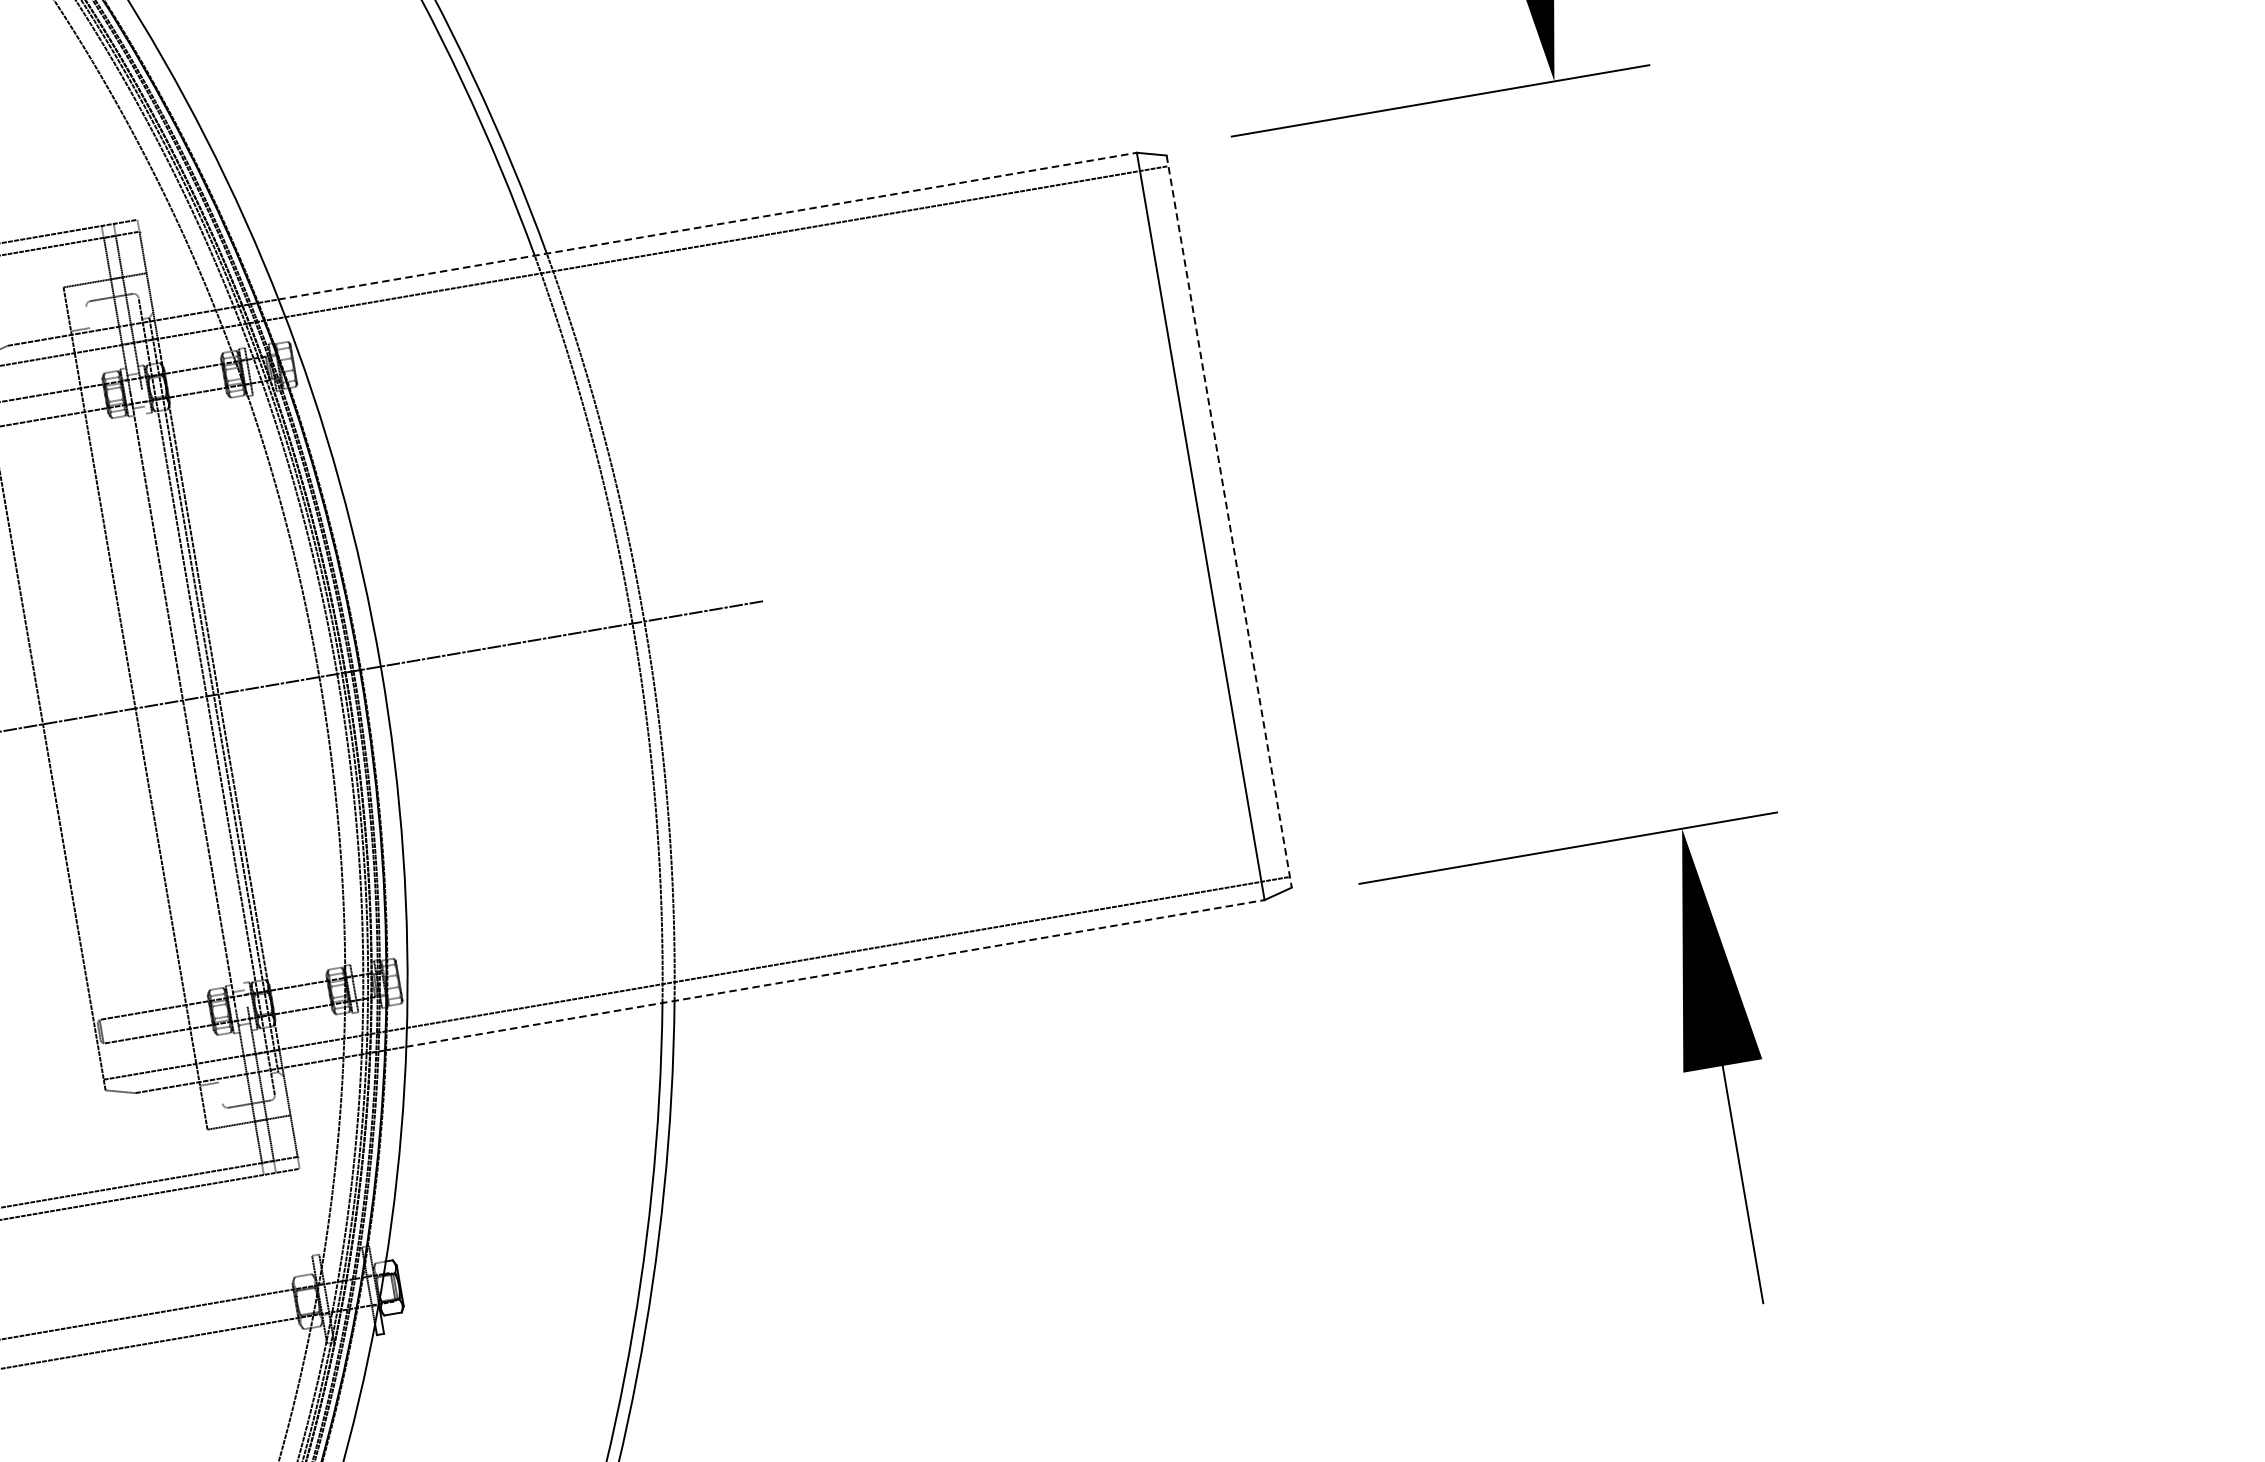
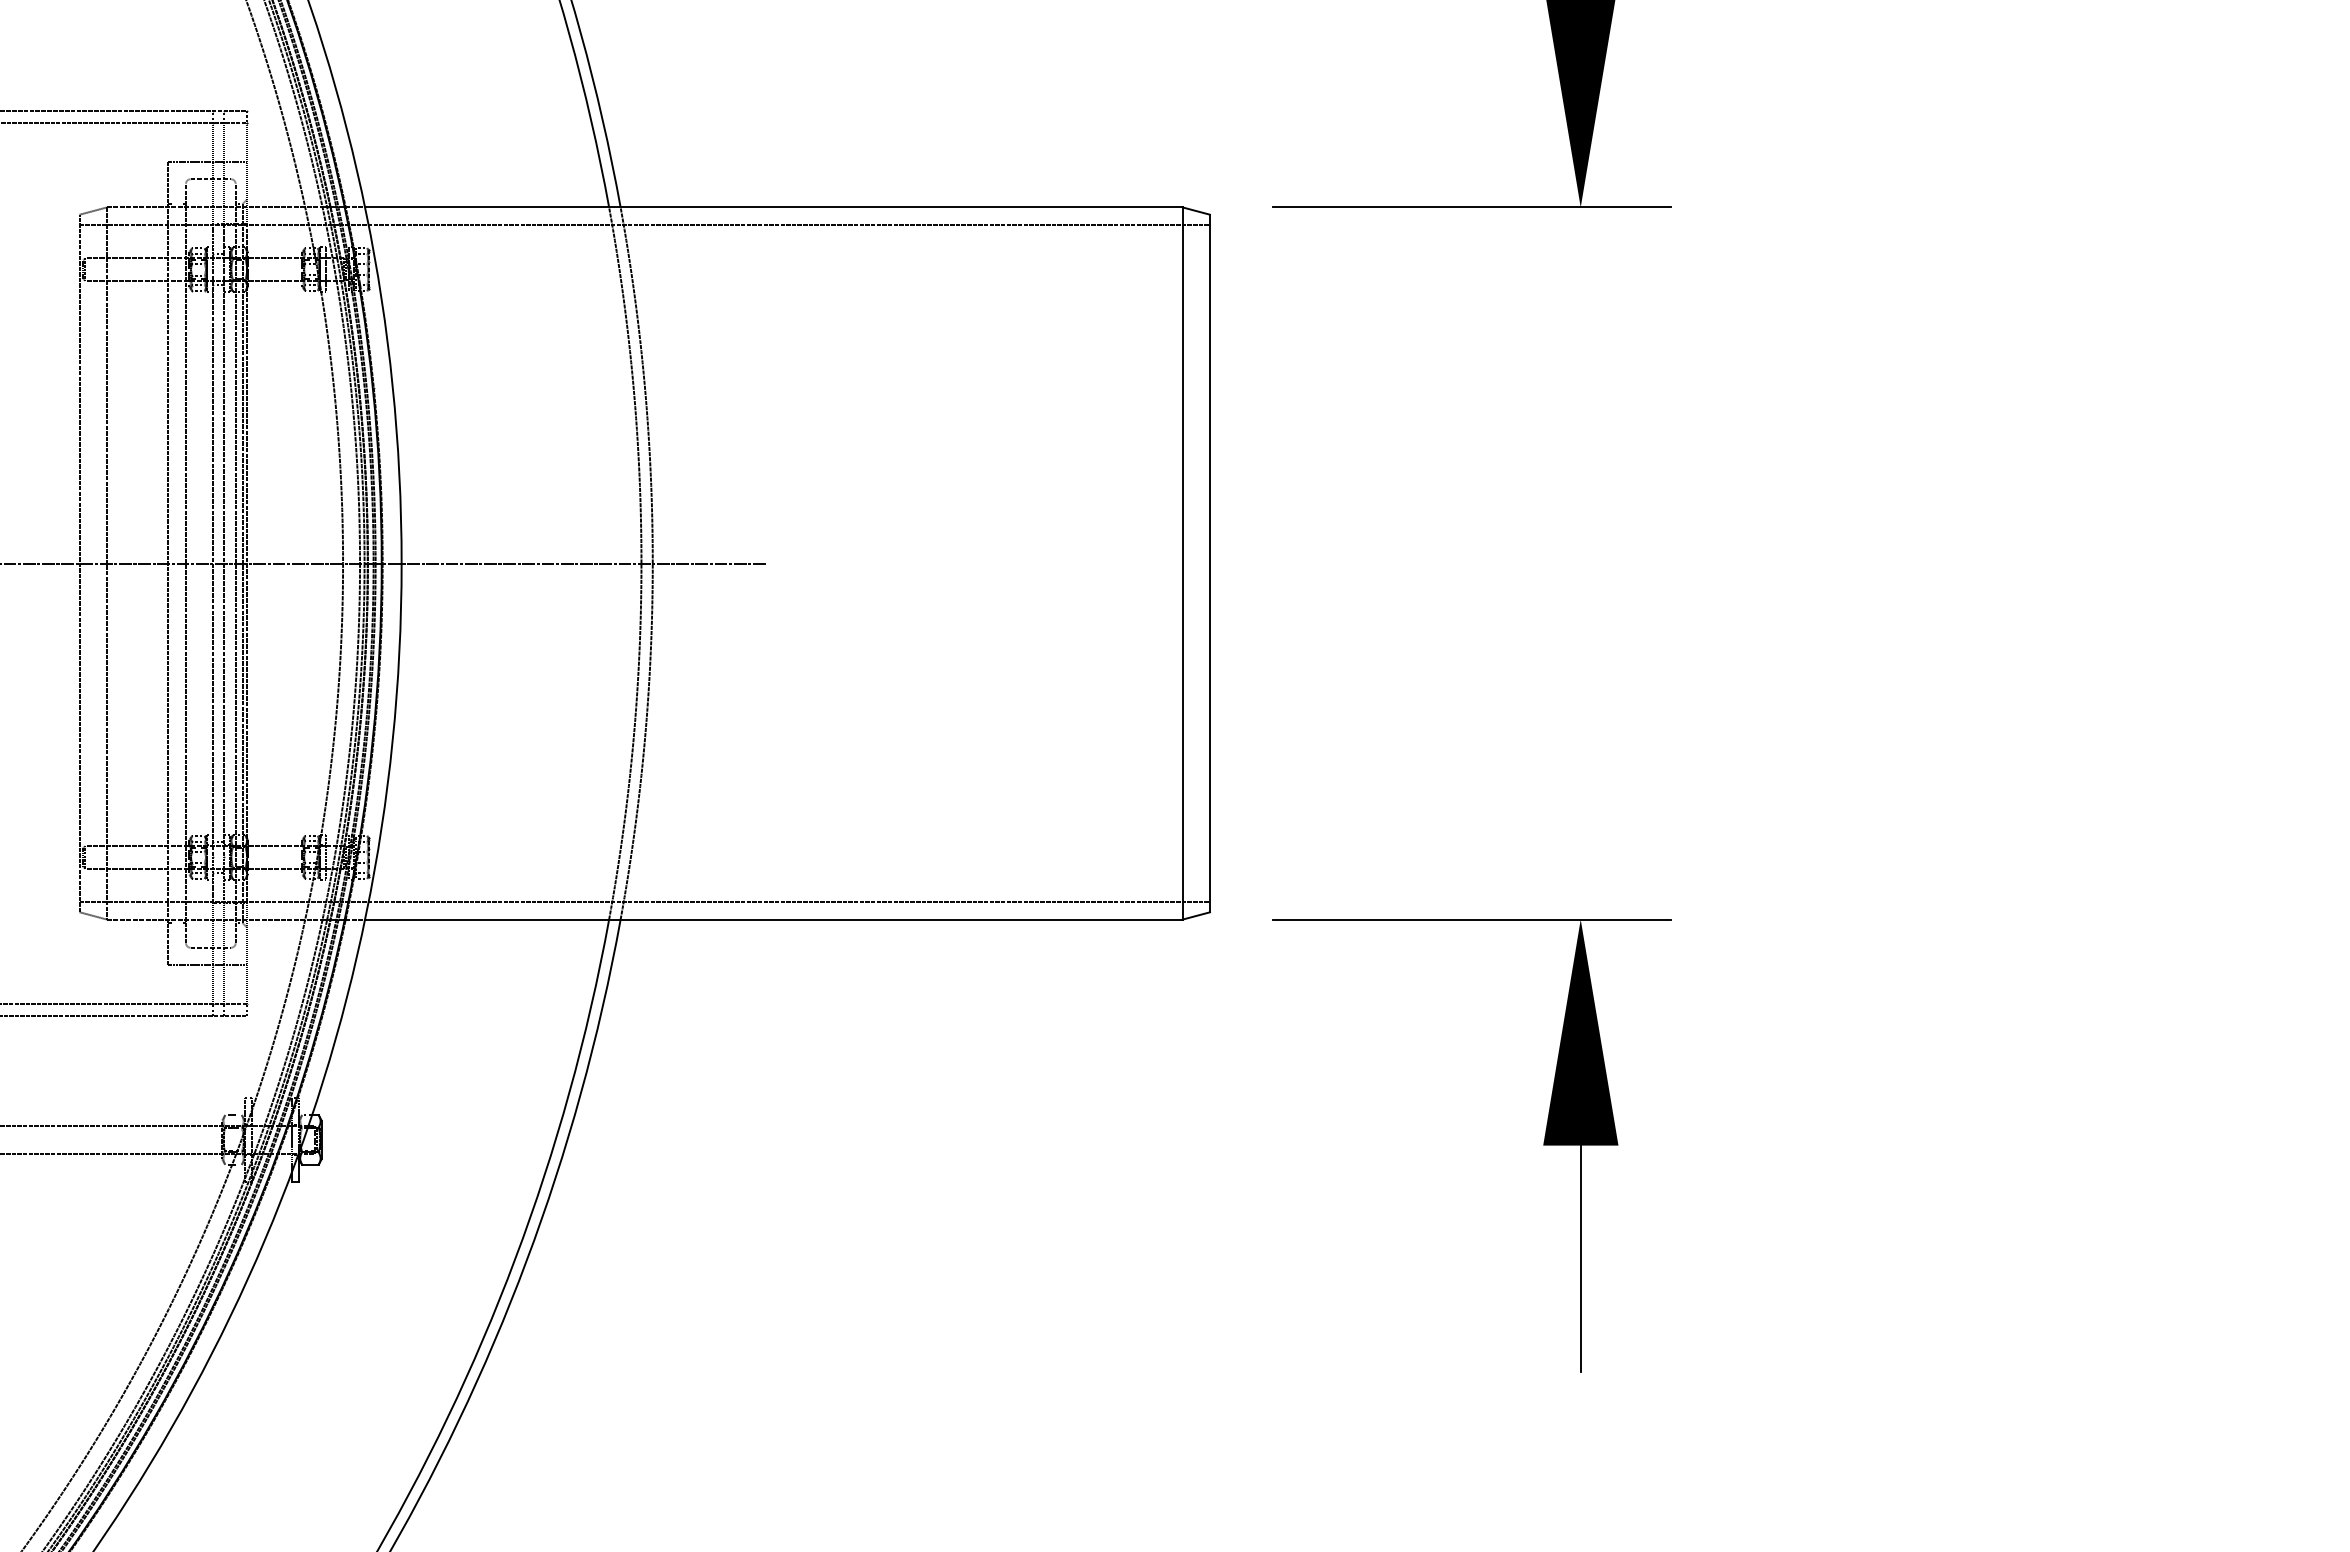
line: (708, 226) -> (774, 207), dashed -> solid
line: (1228, 521) -> (1209, 563), dashed -> solid
line: (194, 698) -> (224, 563), added
line: (154, 705) -> (185, 563), added
line: (71, 719) -> (106, 563), added
line: (836, 973) -> (774, 919), dashed -> solid

